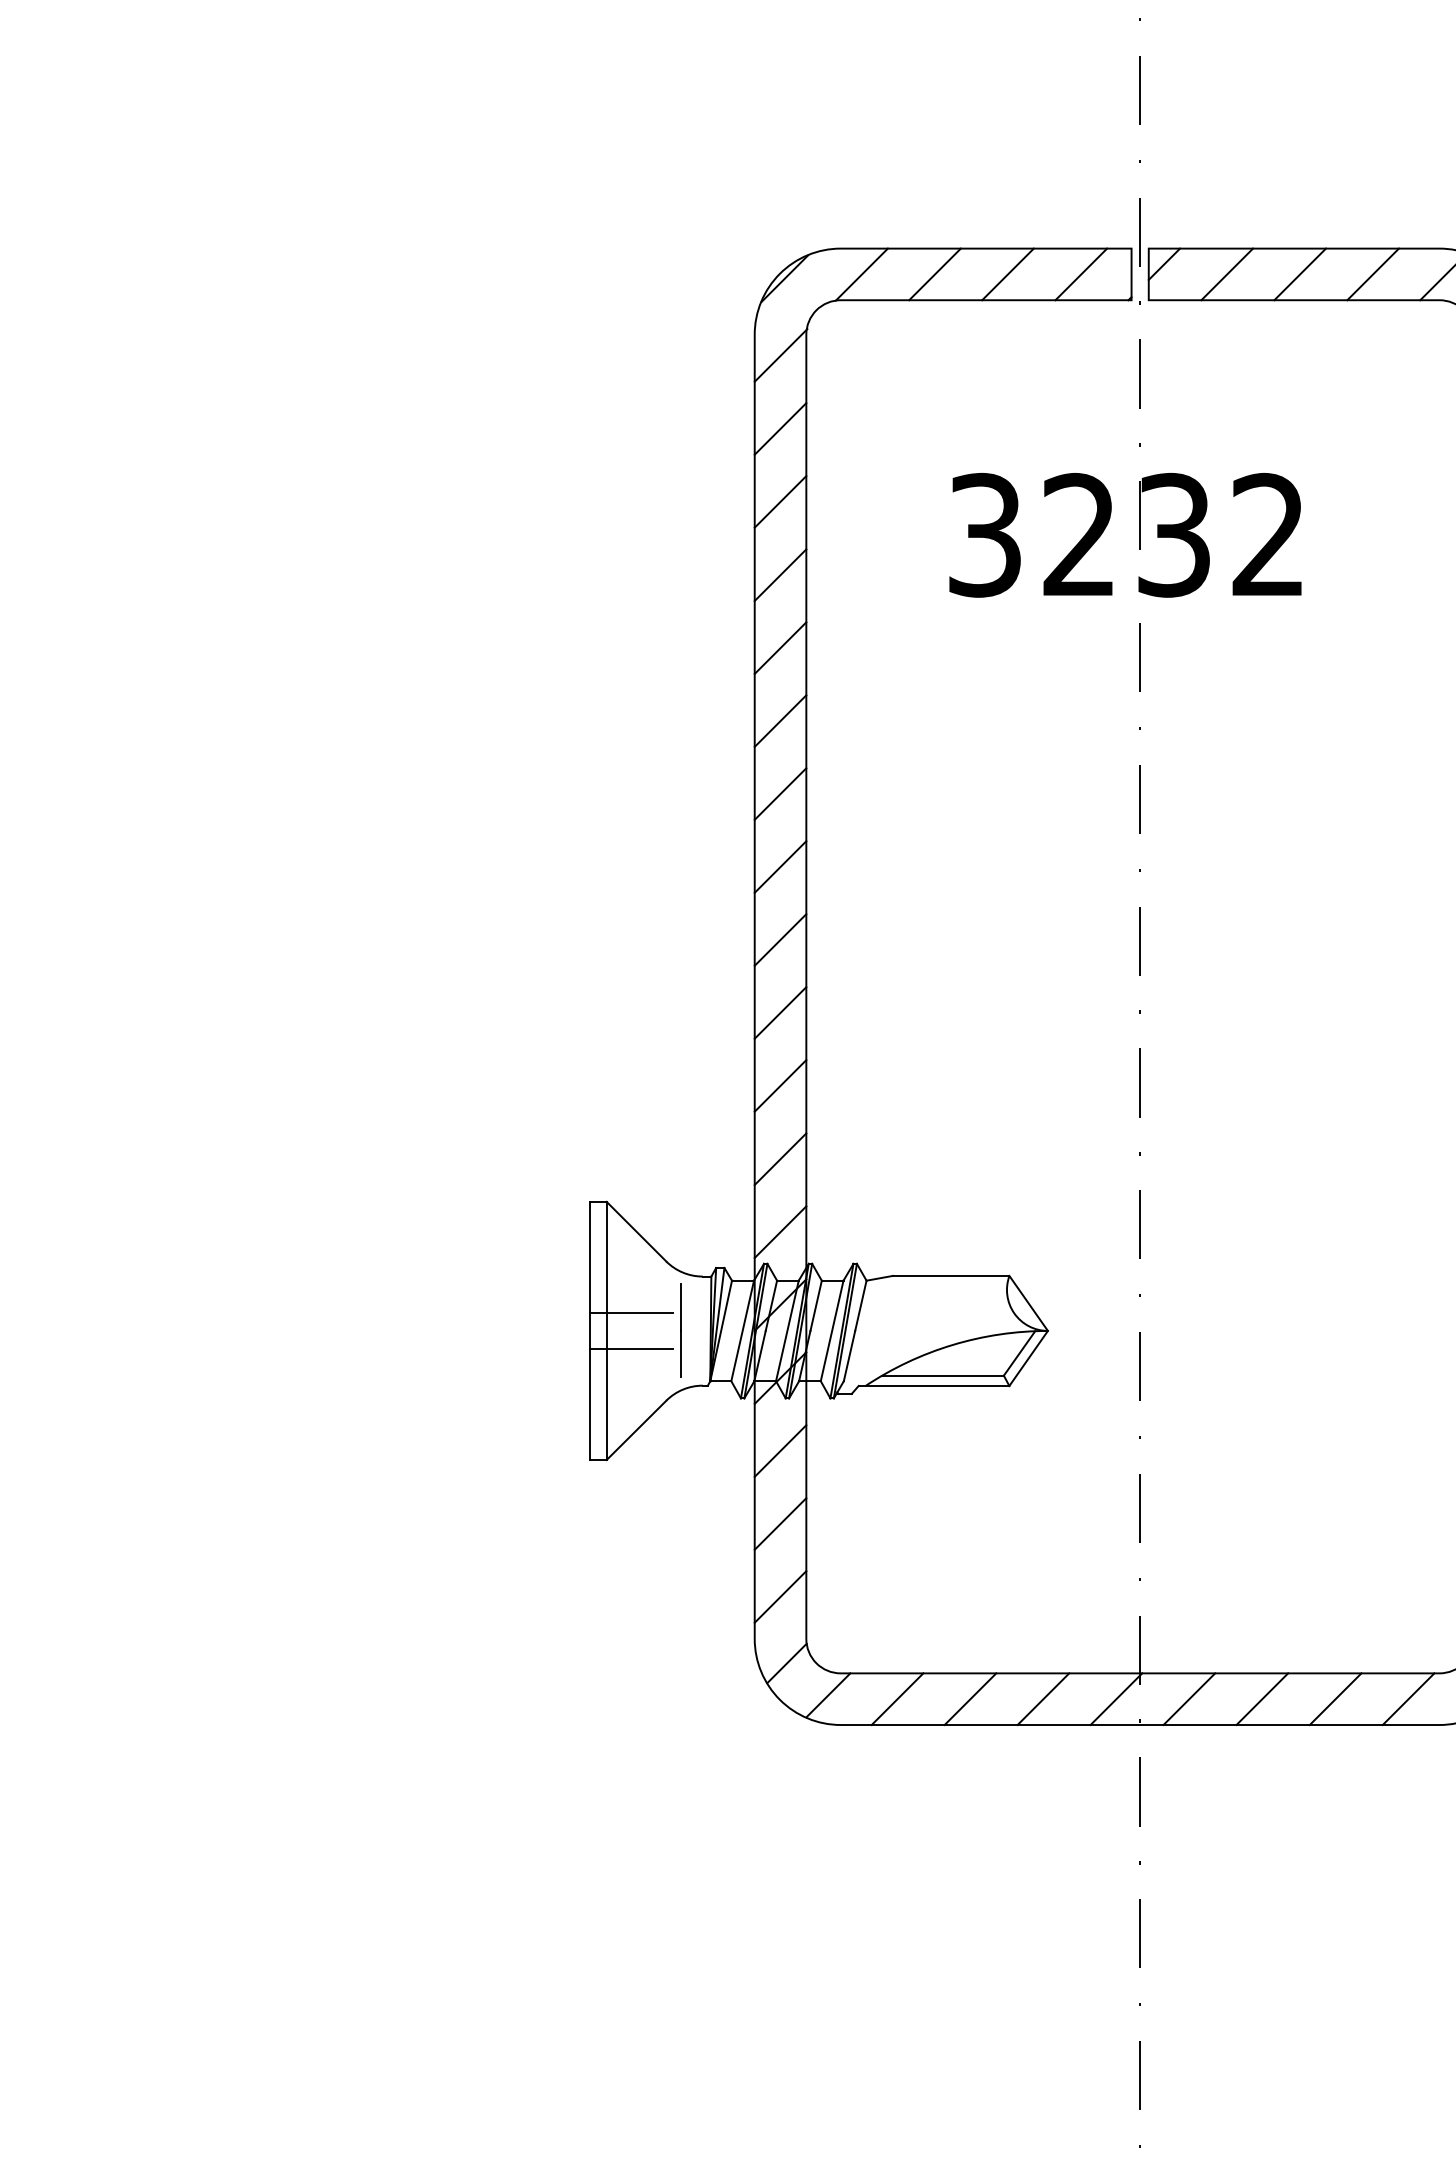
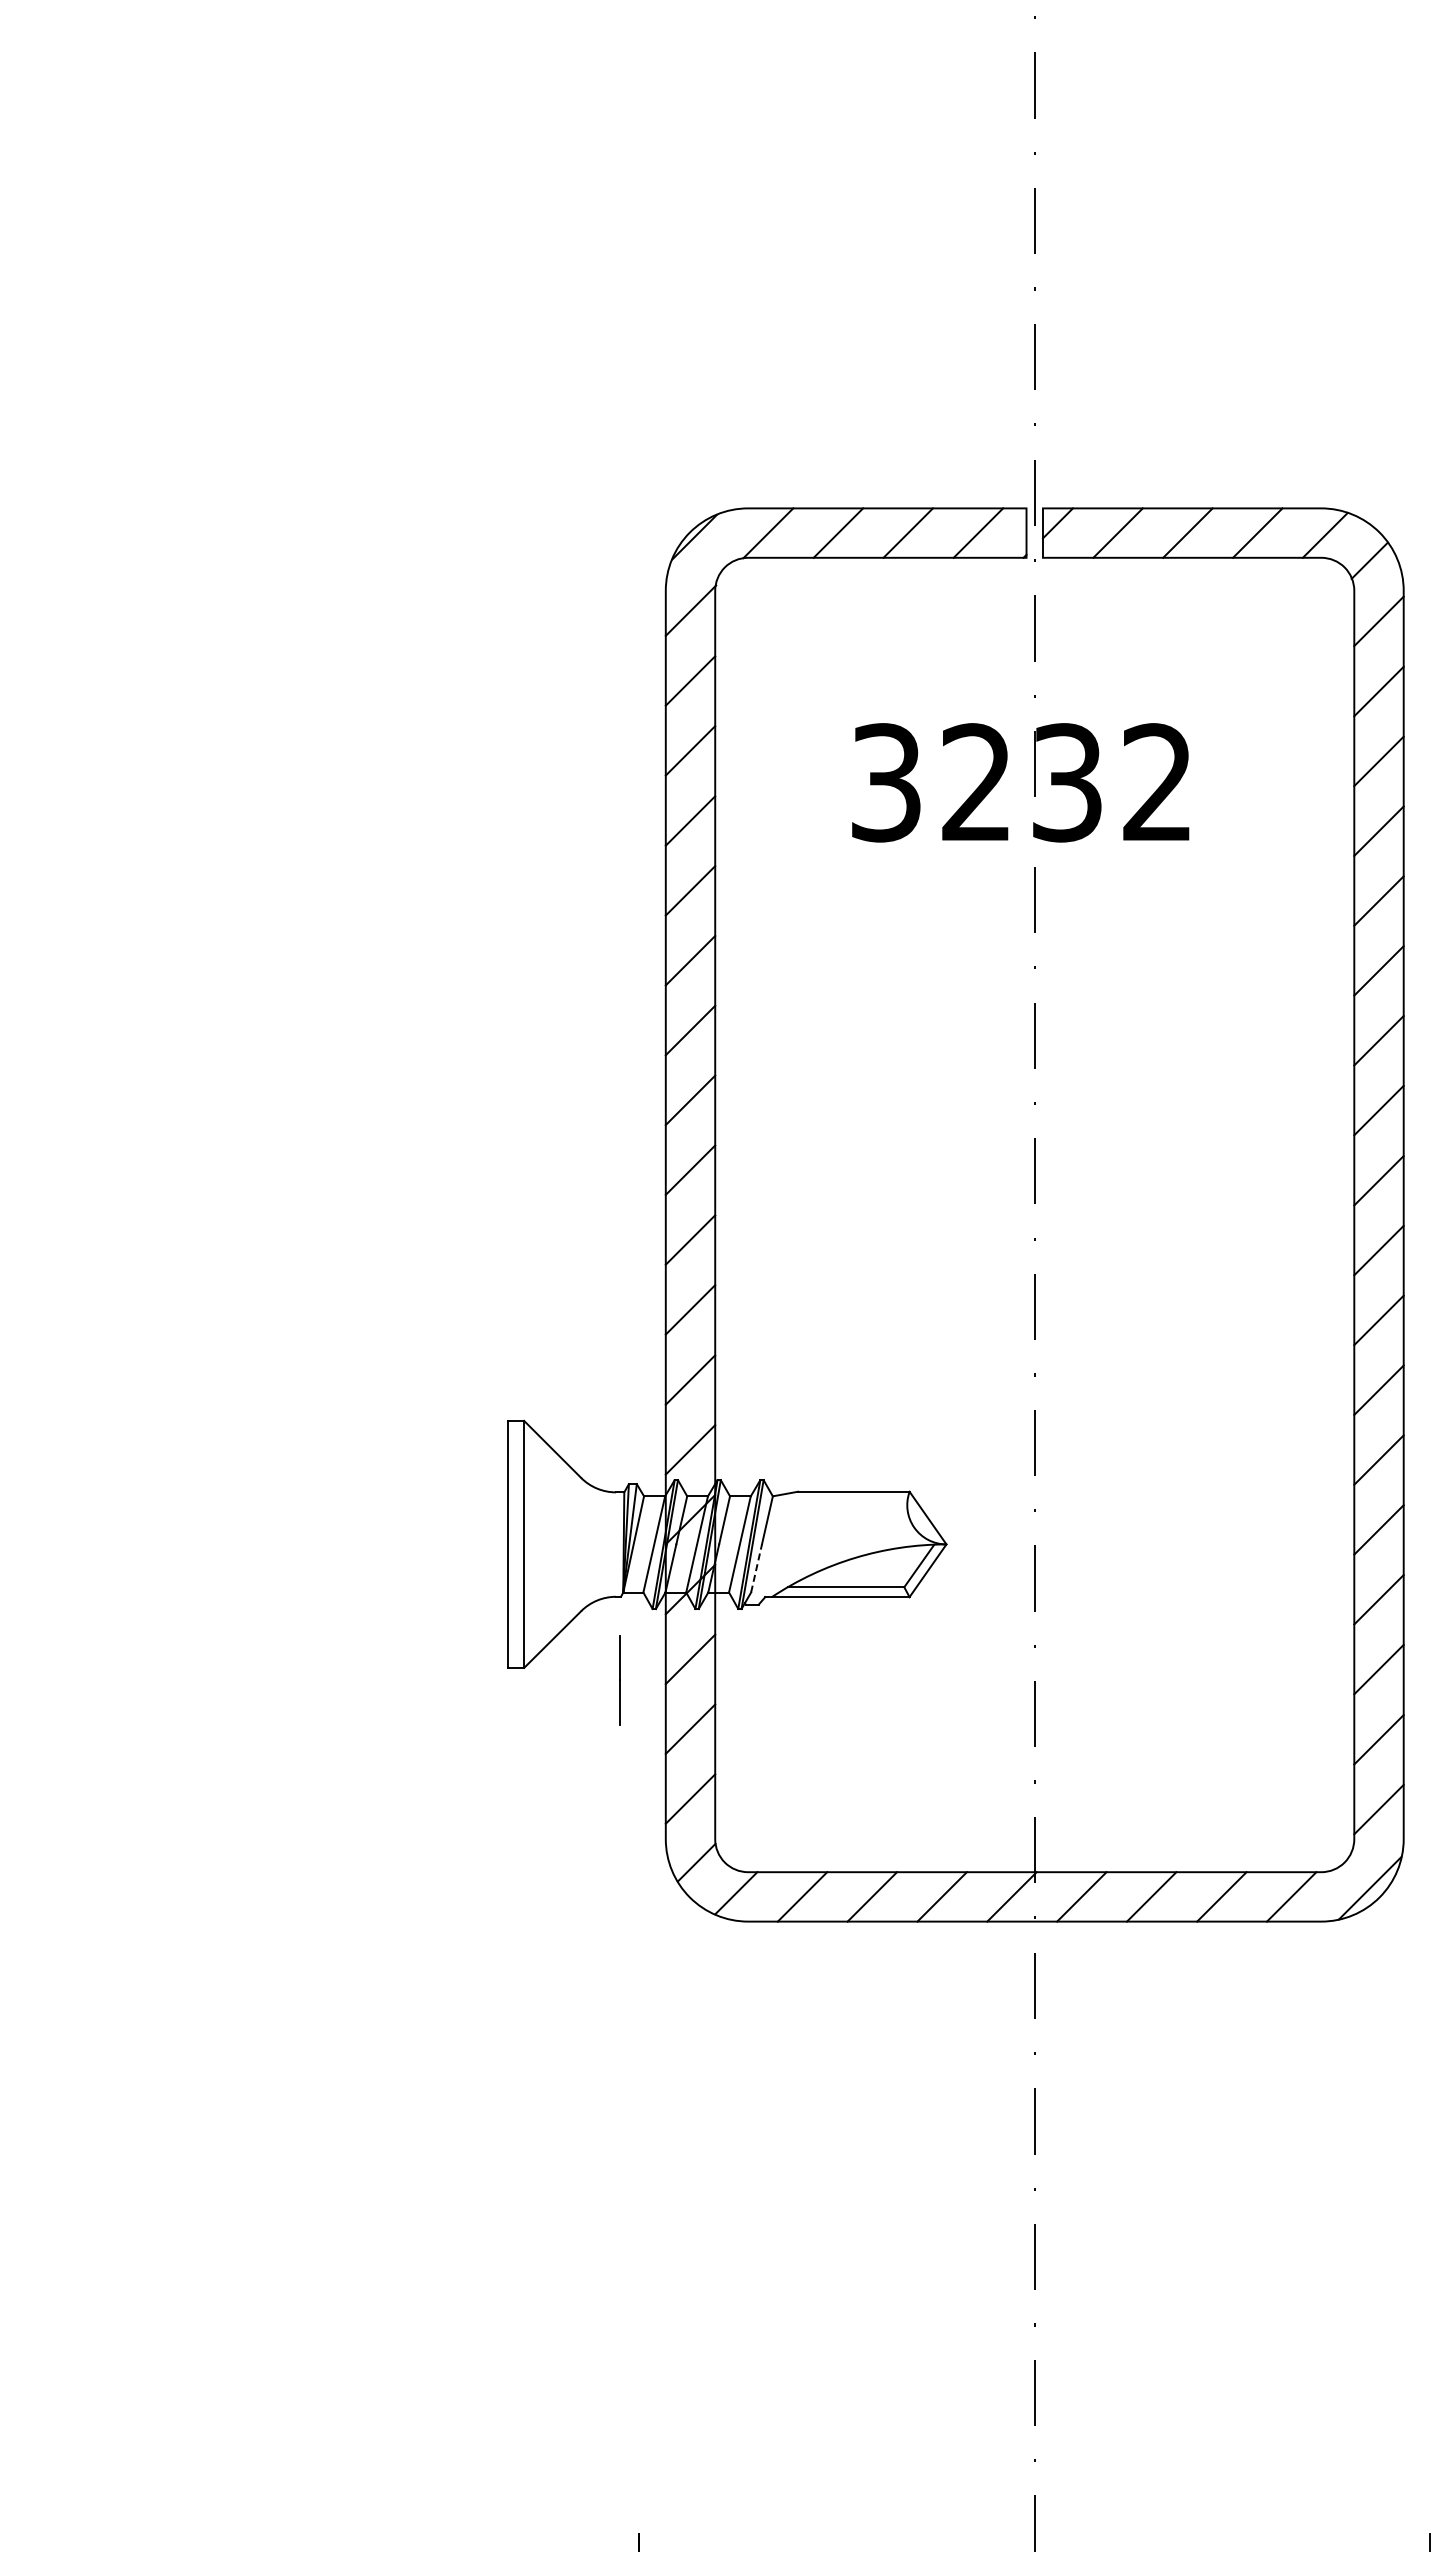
line: (631, 1313) -> (547, 1527), removed
line: (681, 1331) -> (619, 1680), moved
line: (631, 1348) -> (547, 1561), removed
line: (849, 1356) -> (756, 1568), solid -> dashed

